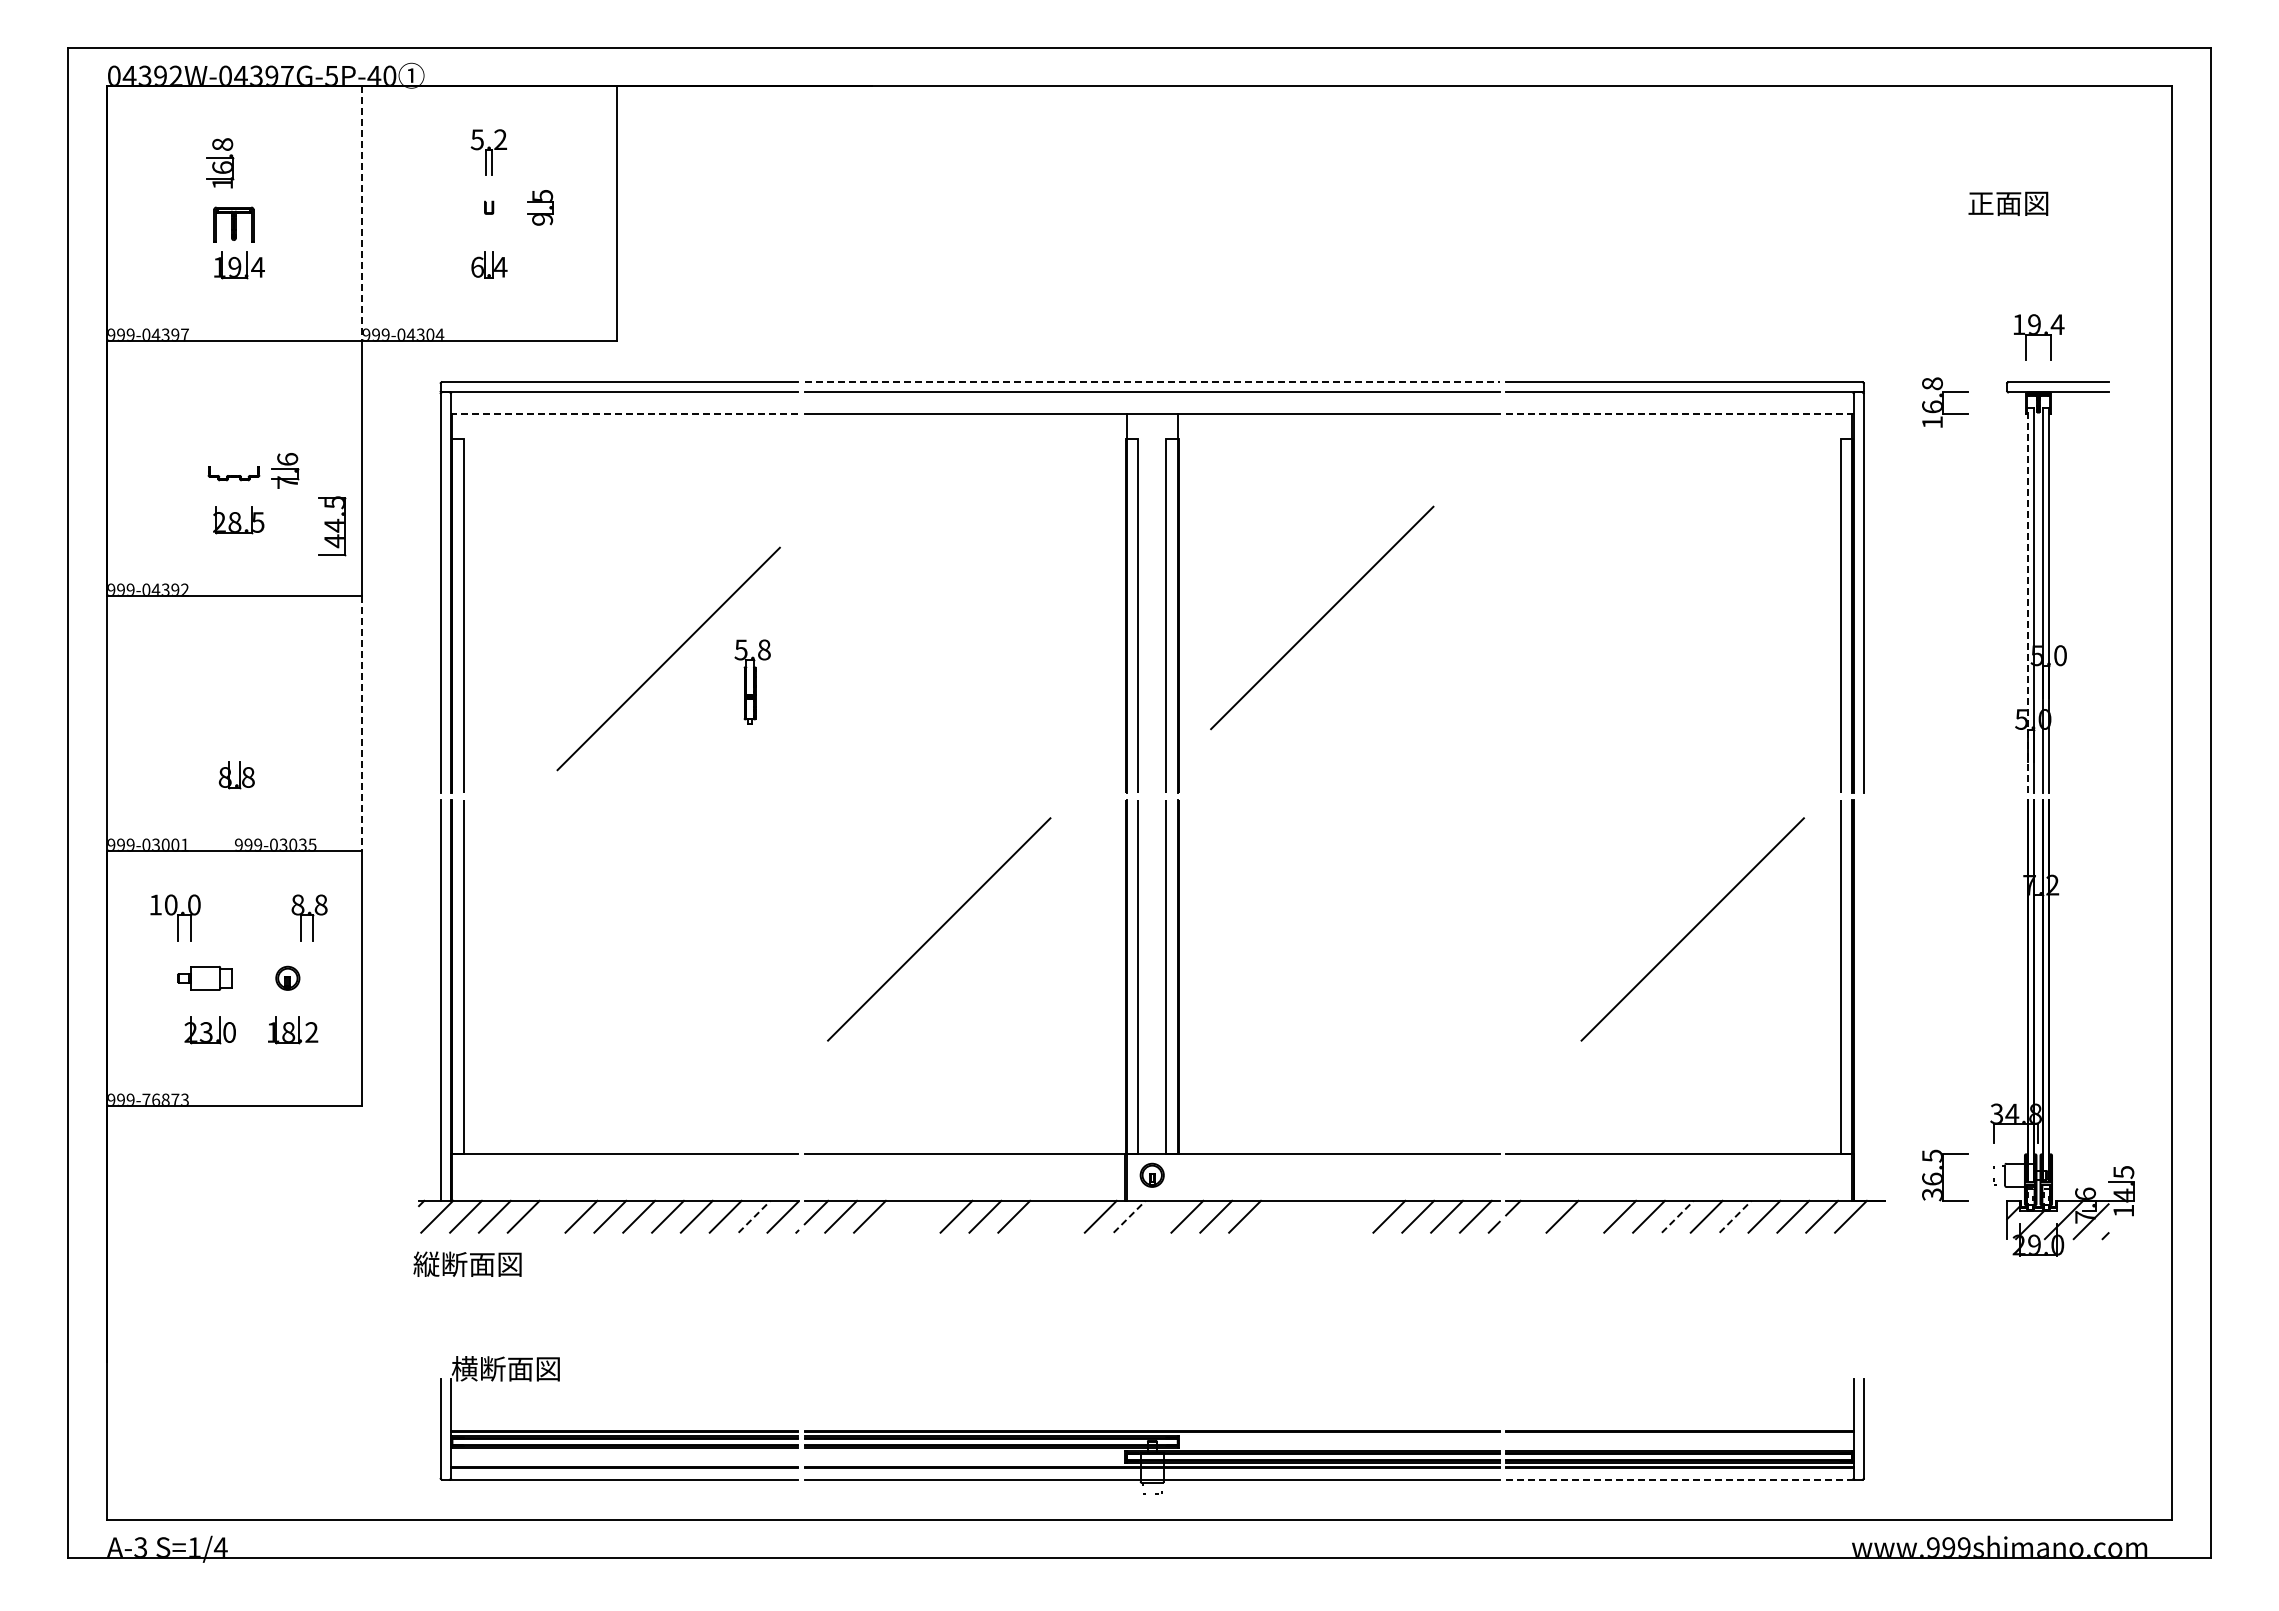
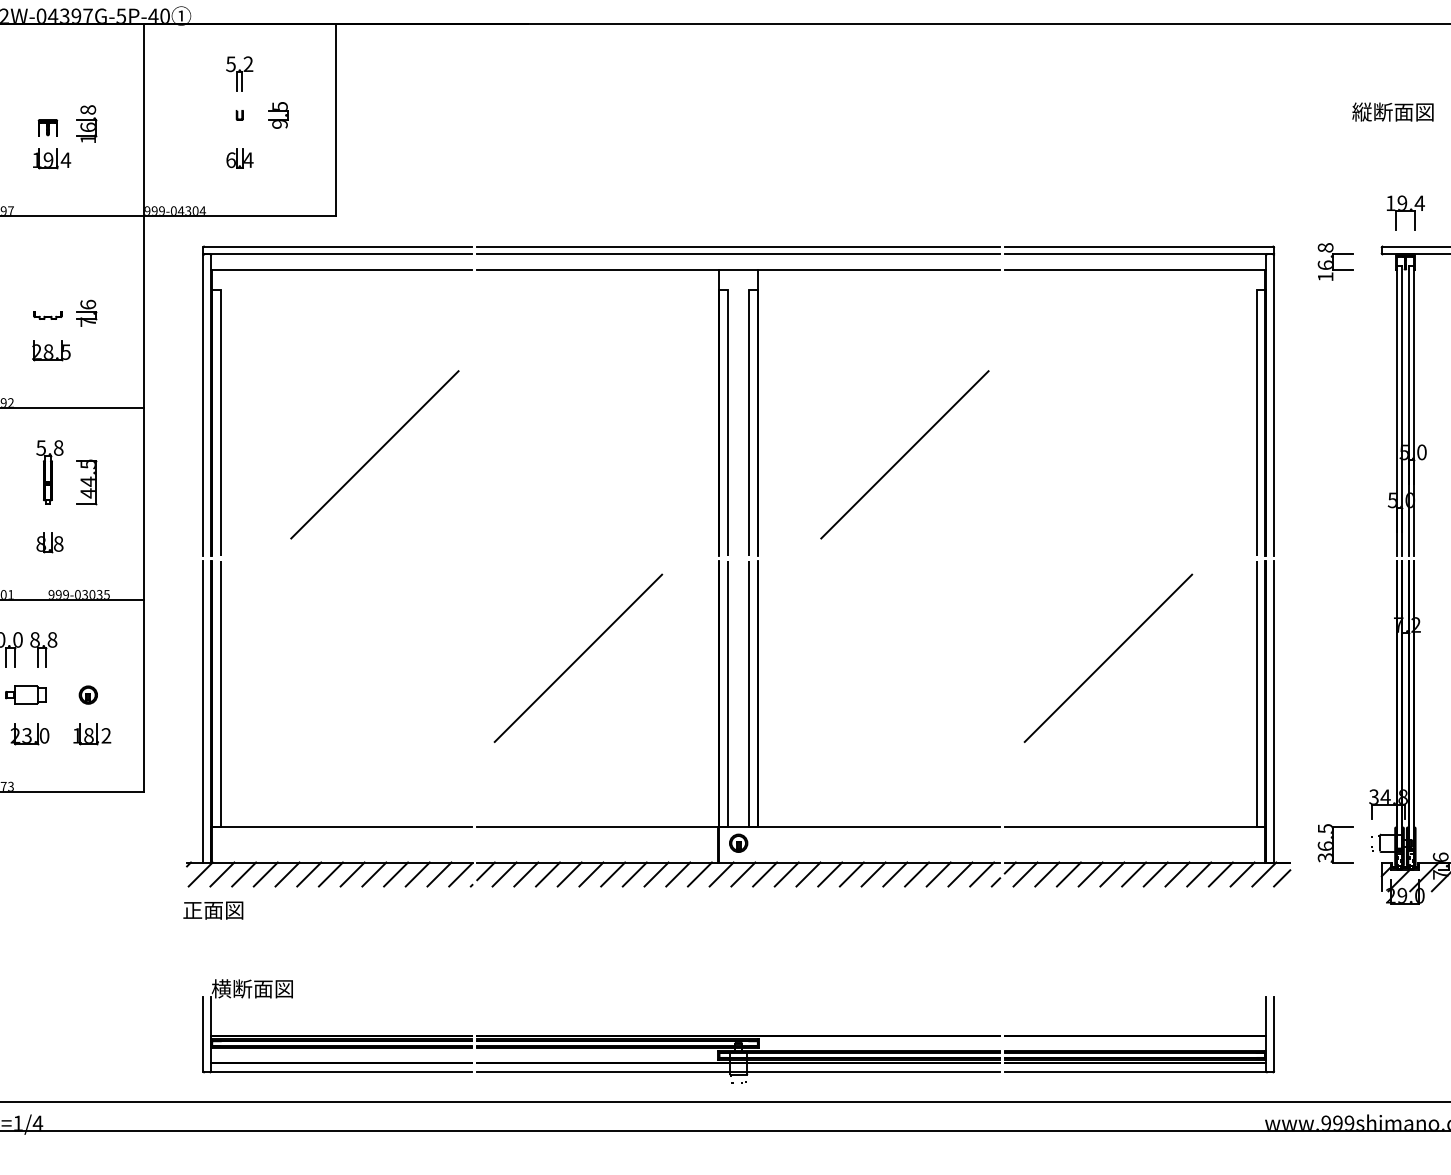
part: (220, 163) -> (86, 124), moved
text: (2021, 203) -> (1392, 112), 正面図 -> 縦断面図
line: (361, 213) -> (143, 119), dashed -> solid
part: (234, 224) -> (48, 127), size x0.62
line: (1152, 382) -> (738, 246), dashed -> solid
line: (624, 413) -> (341, 270), dashed -> solid
line: (1679, 413) -> (1135, 270), dashed -> solid
part: (234, 473) -> (48, 315), size x0.71
part: (332, 526) -> (86, 482), moved
line: (2027, 600) -> (1397, 410), dashed -> solid
line: (1322, 617) -> (905, 454), moved
part: (752, 681) -> (49, 471), moved
line: (361, 723) -> (143, 503), dashed -> solid
part: (309, 917) -> (43, 649), moved
line: (1692, 929) -> (1108, 658), moved
line: (1863, 999) -> (1273, 711), added
line: (552, 1216) -> (287, 874), added
line: (754, 1216) -> (439, 874), dashed -> solid
line: (898, 1216) -> (547, 874), added
line: (927, 1216) -> (569, 874), added
line: (1043, 1216) -> (656, 874), added
line: (1071, 1216) -> (677, 874), added
line: (1129, 1216) -> (721, 874), dashed -> solid
line: (1158, 1216) -> (743, 874), added
line: (1273, 1216) -> (829, 874), added
line: (1302, 1216) -> (851, 874), added
line: (1331, 1216) -> (873, 874), added
line: (1360, 1216) -> (895, 874), added
line: (1533, 1216) -> (1025, 874), added
line: (1591, 1216) -> (1069, 874), added
line: (1677, 1216) -> (1133, 874), dashed -> solid
line: (1735, 1216) -> (1177, 874), dashed -> solid
line: (1874, 1221) -> (1282, 878), added
text: (467, 1263) -> (223, 909), 縦断面図 -> 正面図
line: (1679, 1479) -> (1135, 1072), dashed -> solid

